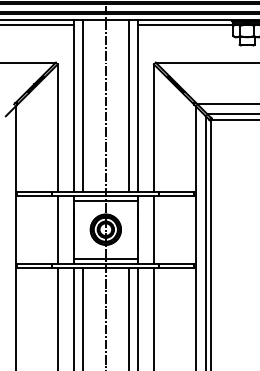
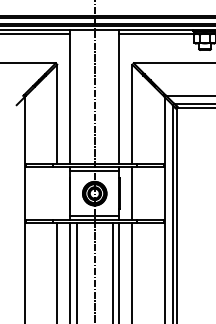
line: (82, 105) -> (76, 96), removed
line: (128, 105) -> (112, 96), removed
line: (58, 229) -> (57, 193), removed

